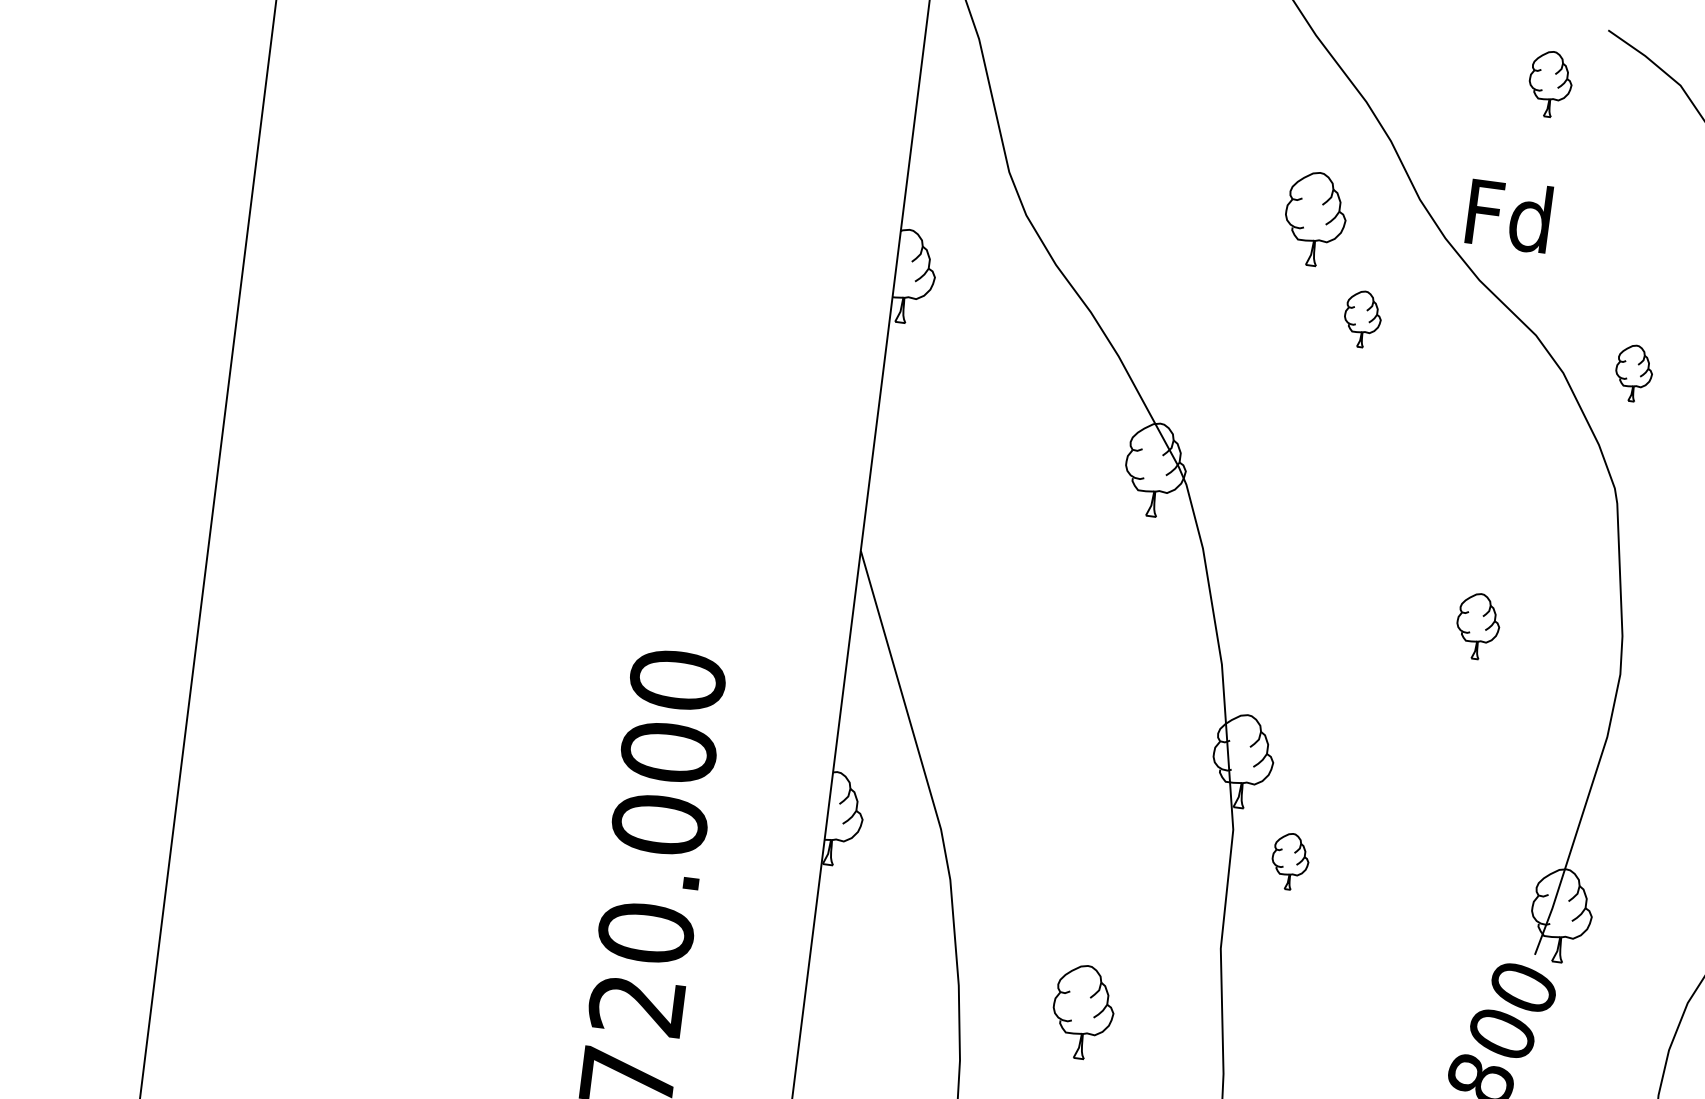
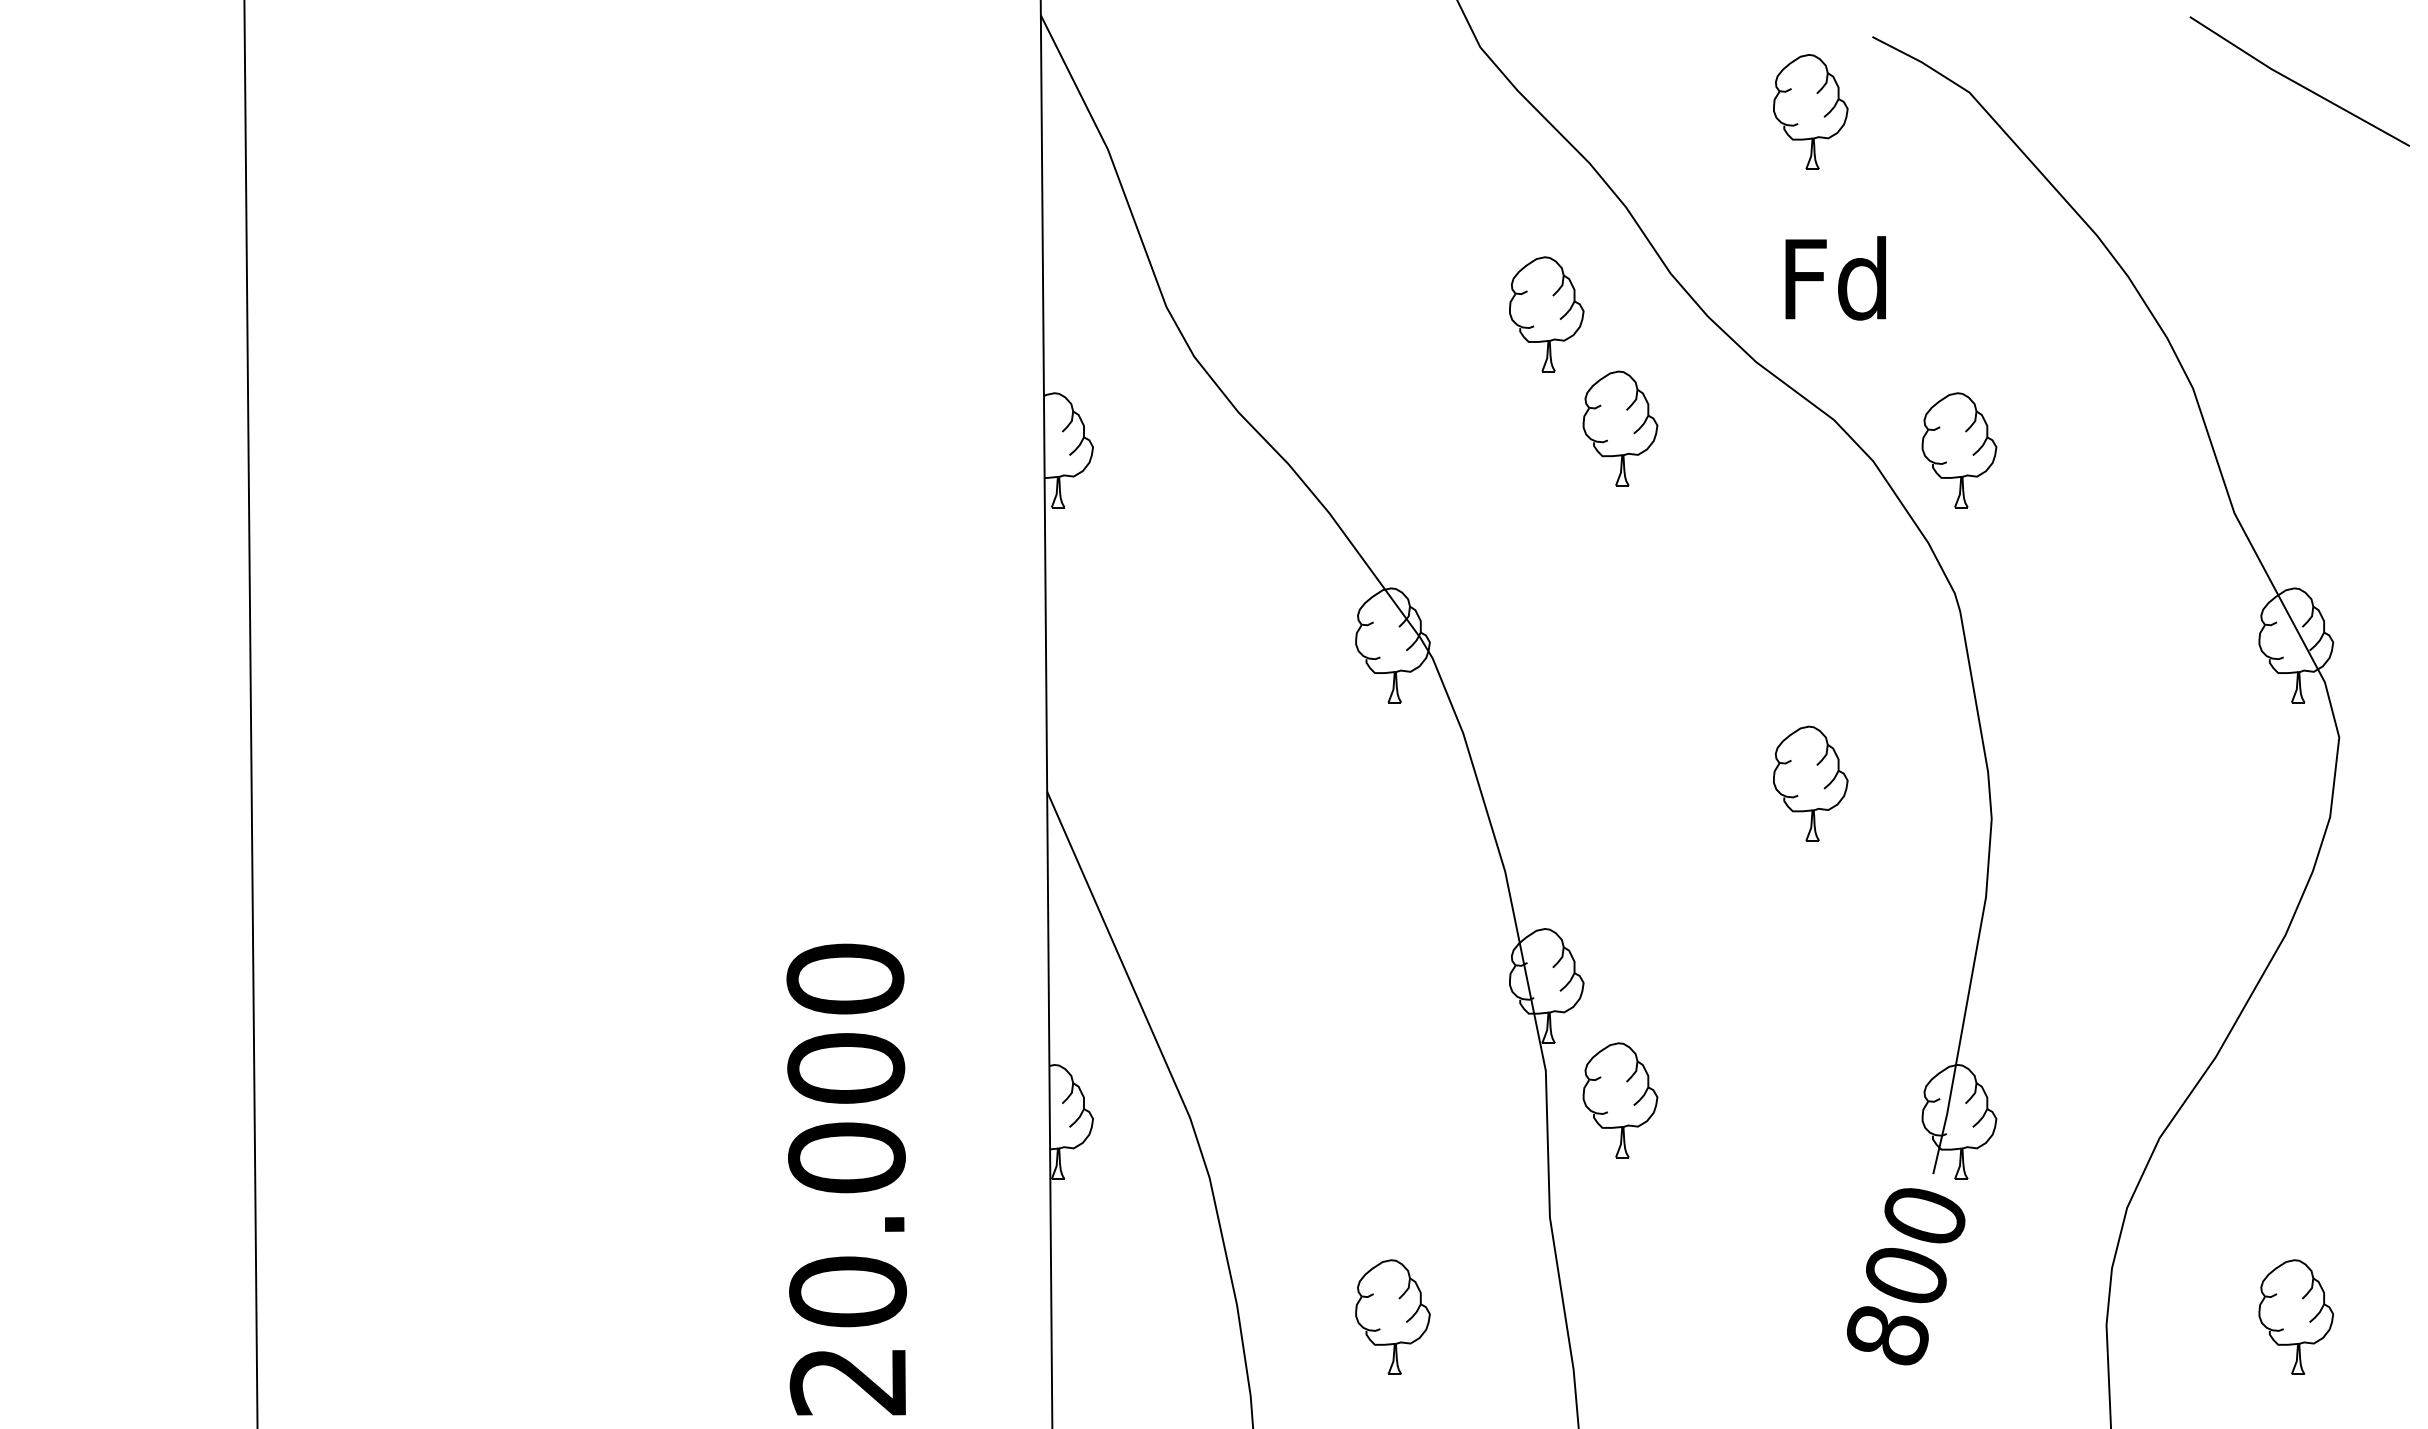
part: (1550, 83) -> (1810, 111), size x1.43
text: (1508, 215) -> (1835, 278), moved
part: (1362, 319) -> (1620, 428), size x1.67
part: (1634, 373) -> (1959, 450), size x1.67
part: (1477, 626) -> (1810, 783), size x1.43
part: (1290, 861) -> (1620, 1100), size x1.67

